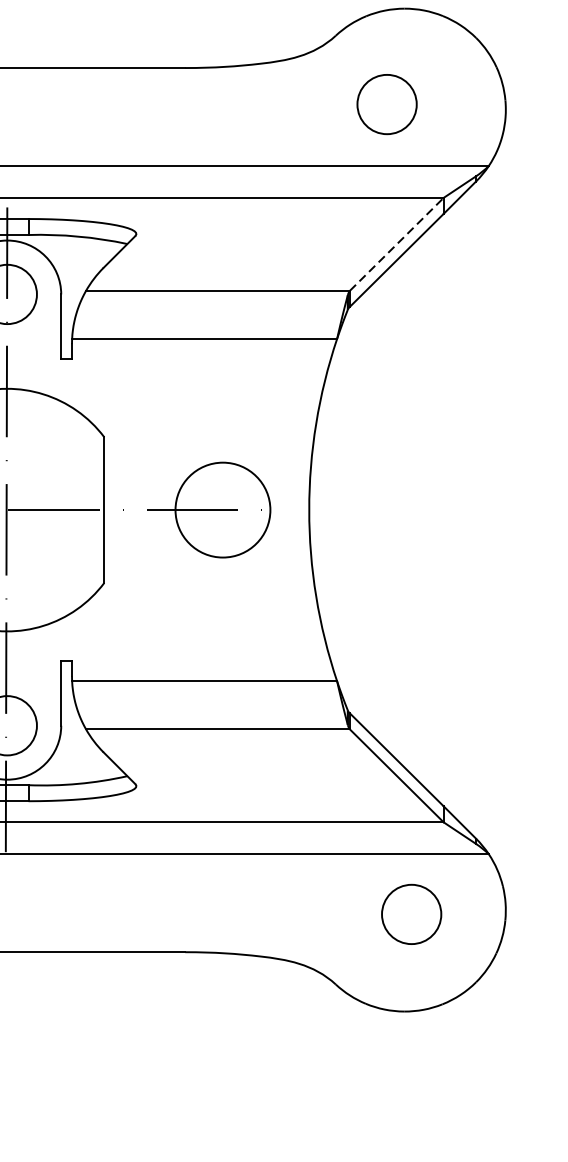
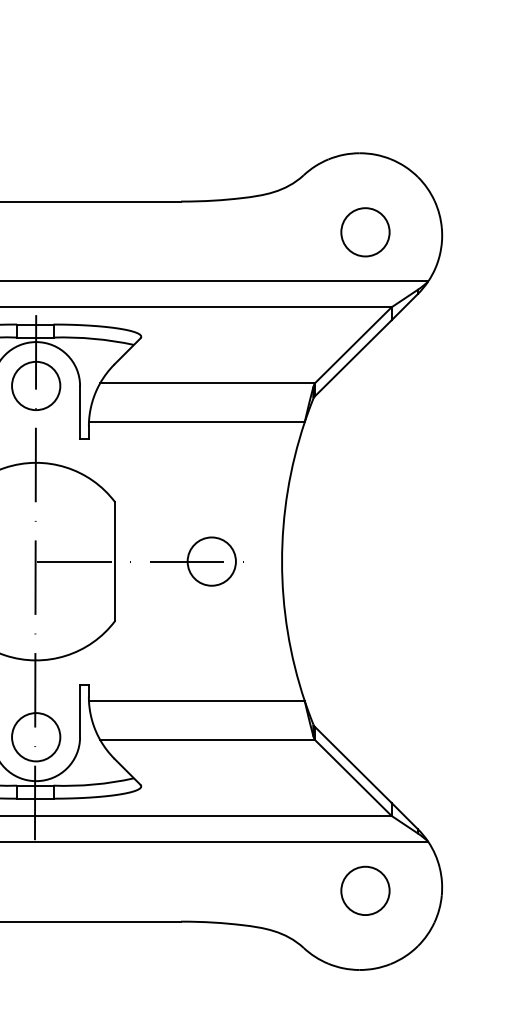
circle: (387, 104) -> (365, 232), moved
line: (396, 244) -> (353, 345), dashed -> solid
circle: (222, 509) -> (211, 561), size x0.62

